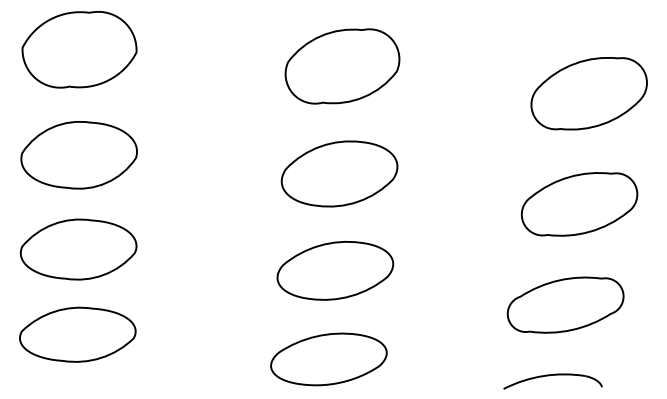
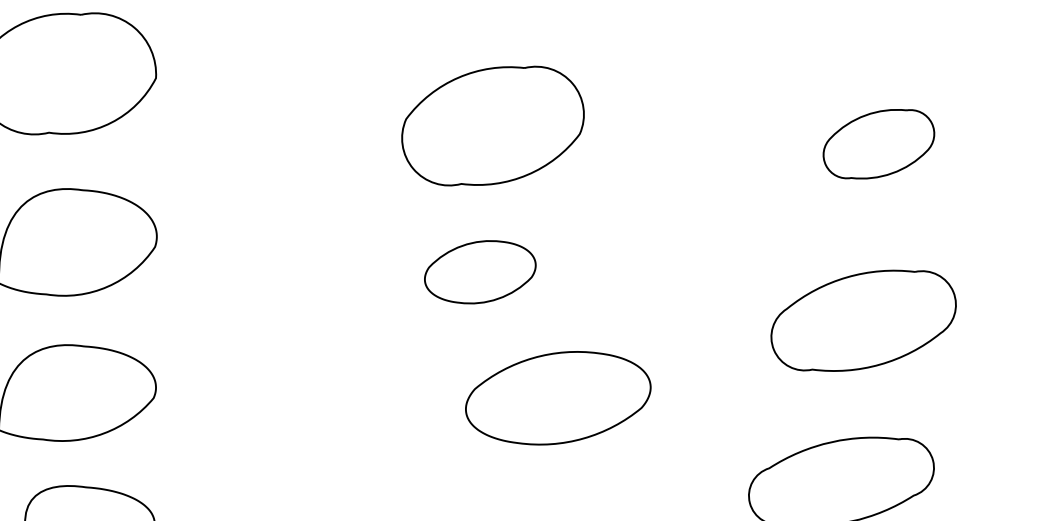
part: (342, 66) -> (493, 126), moved
part: (588, 93) -> (877, 143), size x0.6
part: (339, 173) -> (480, 271), size x0.6
part: (335, 270) -> (558, 397), moved

